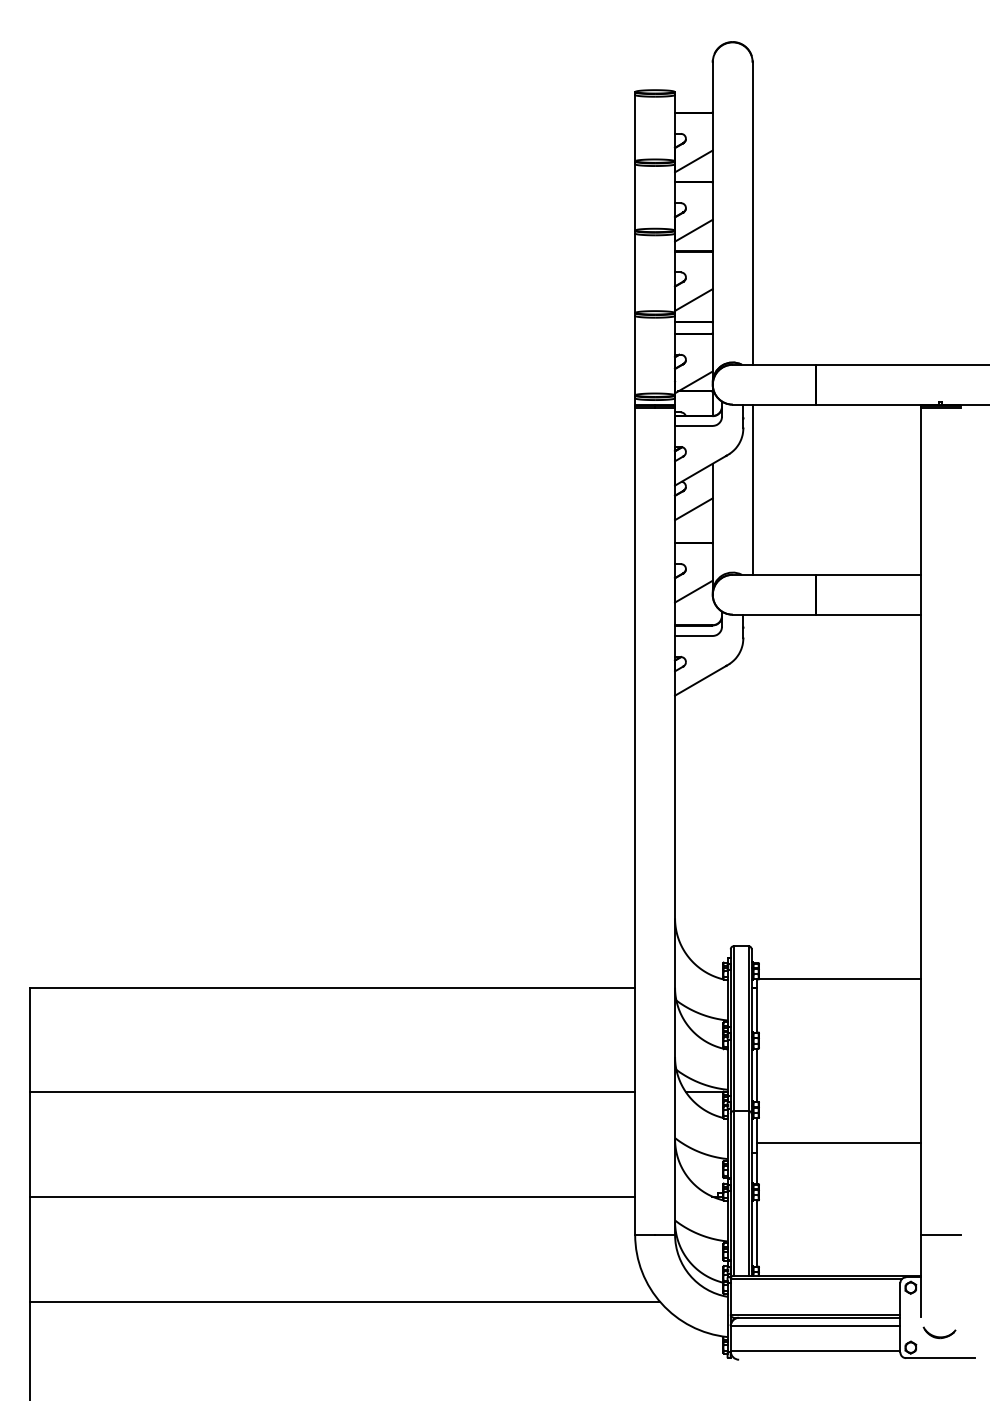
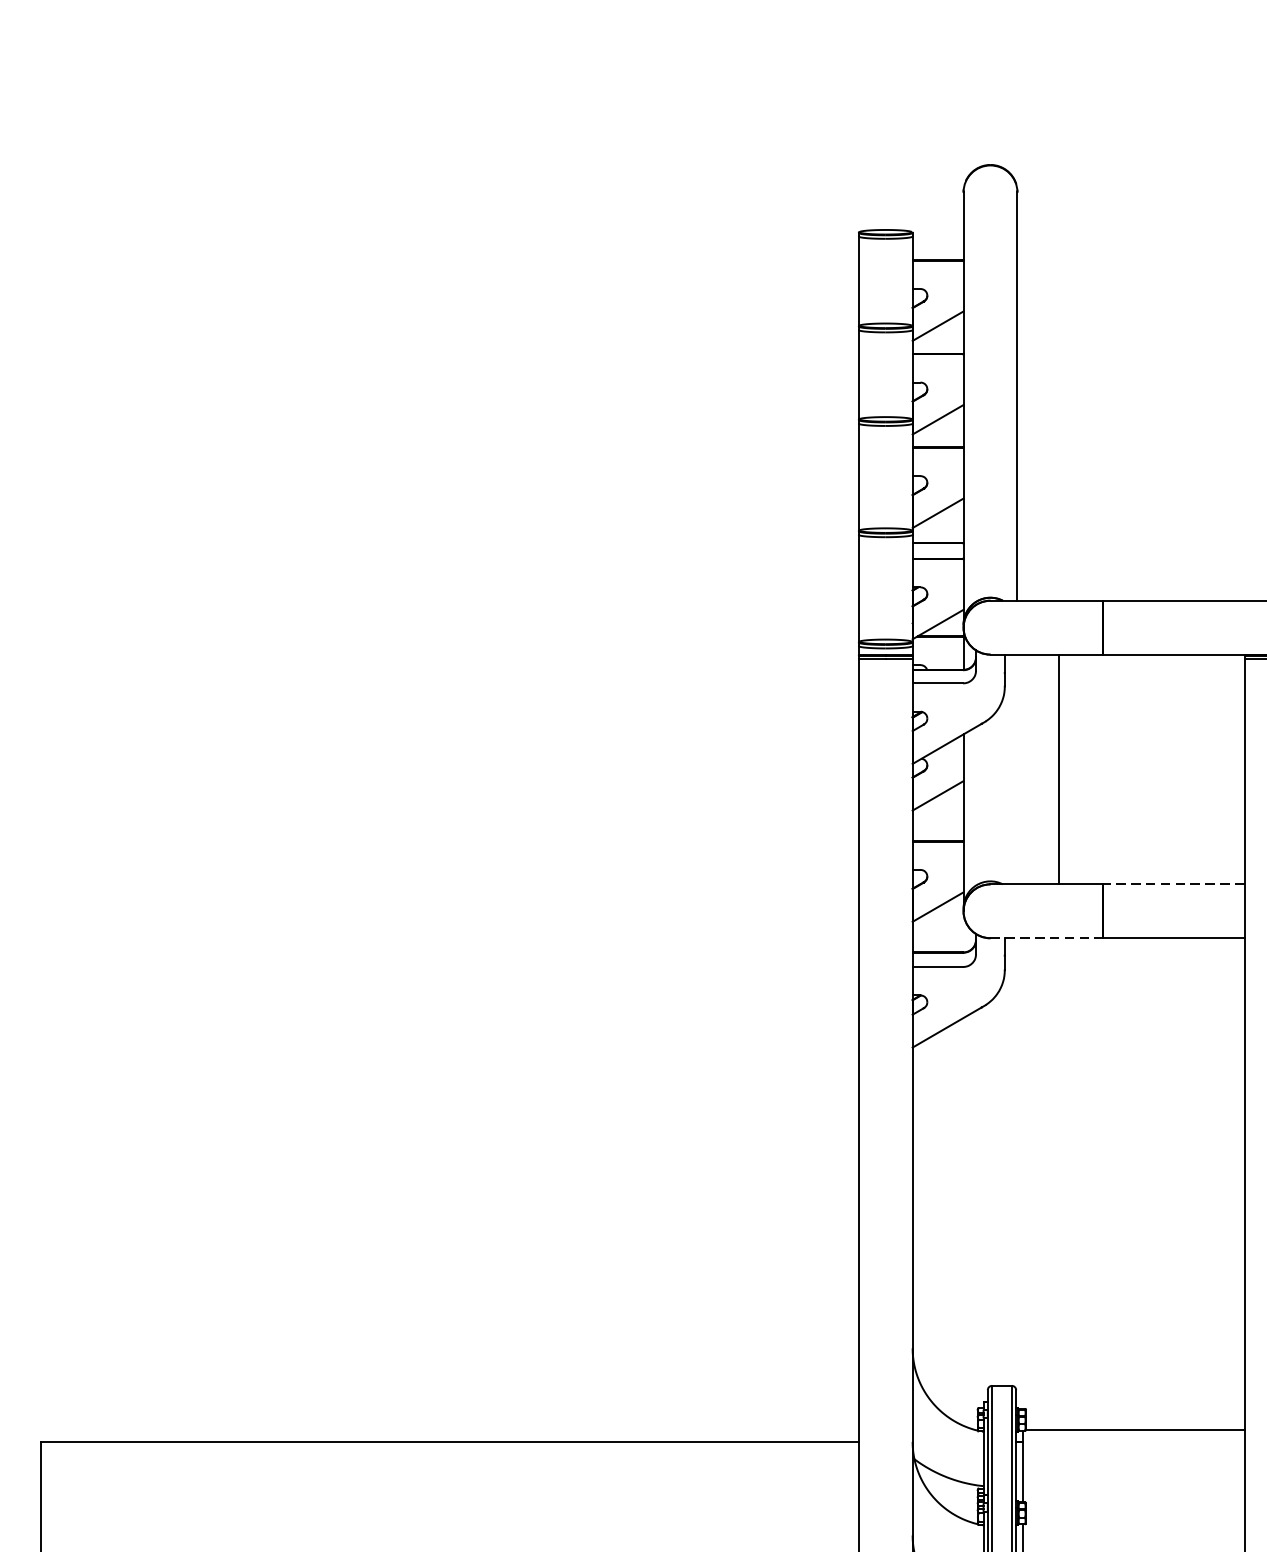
line: (752, 489) -> (1059, 769), moved
line: (868, 574) -> (1173, 883), solid -> dashed
line: (774, 614) -> (1046, 937), solid -> dashed

